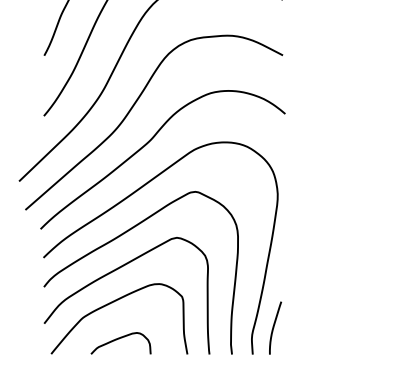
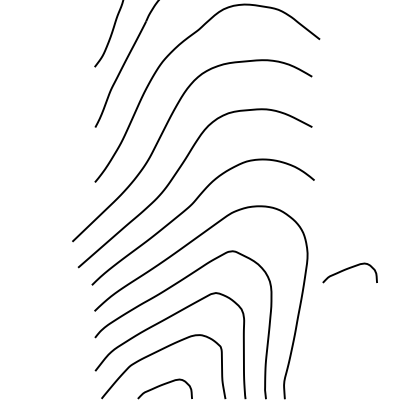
curve: (322, 211) -> (348, 269), added
curve: (274, 328) -> (304, 375), removed

